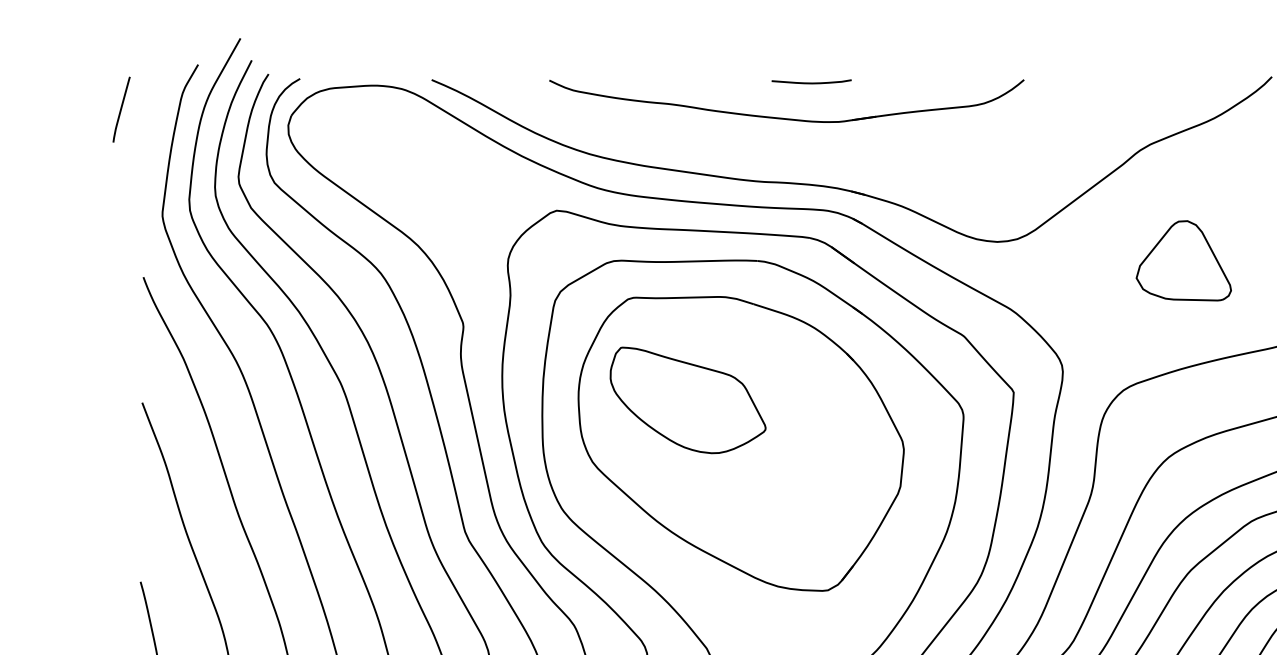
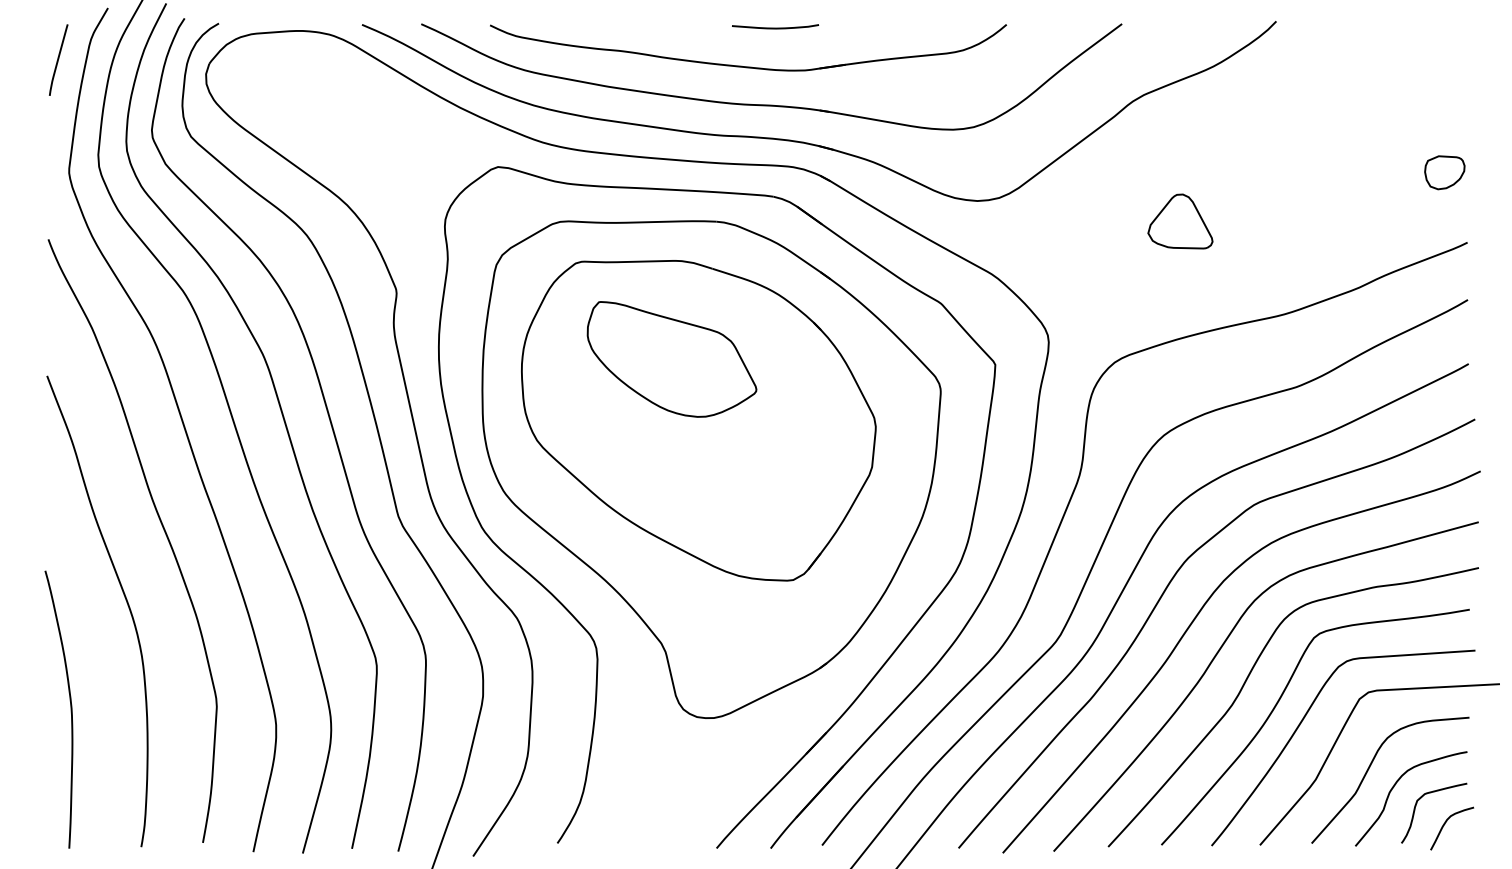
line: (121, 109) -> (58, 59), moved
part: (808, 153) -> (771, 104), added
part: (1183, 260) -> (1180, 221), size x0.62
part: (687, 400) -> (671, 359), moved

